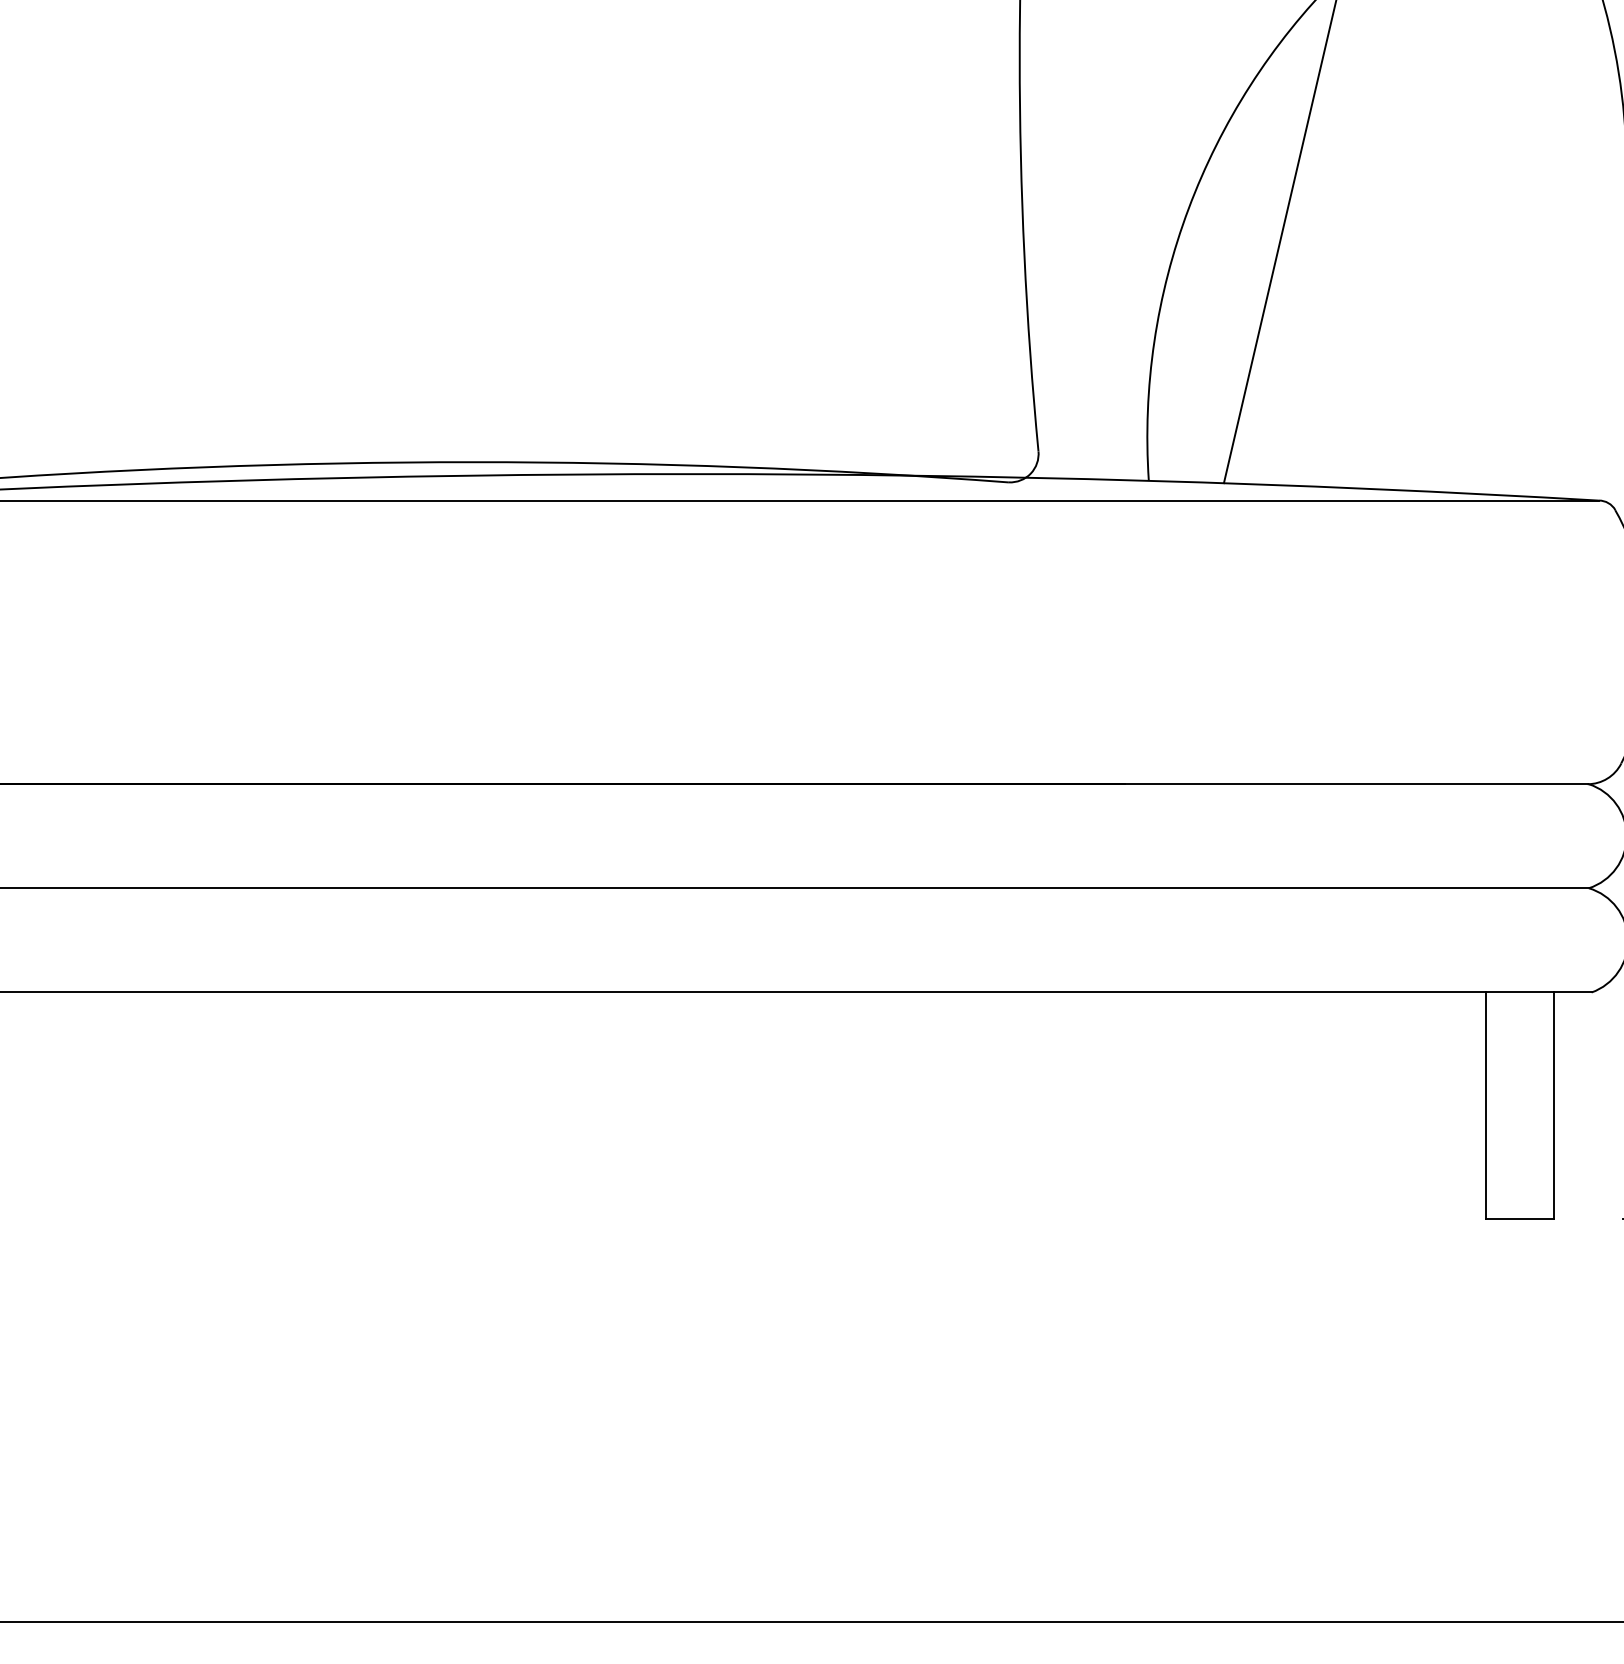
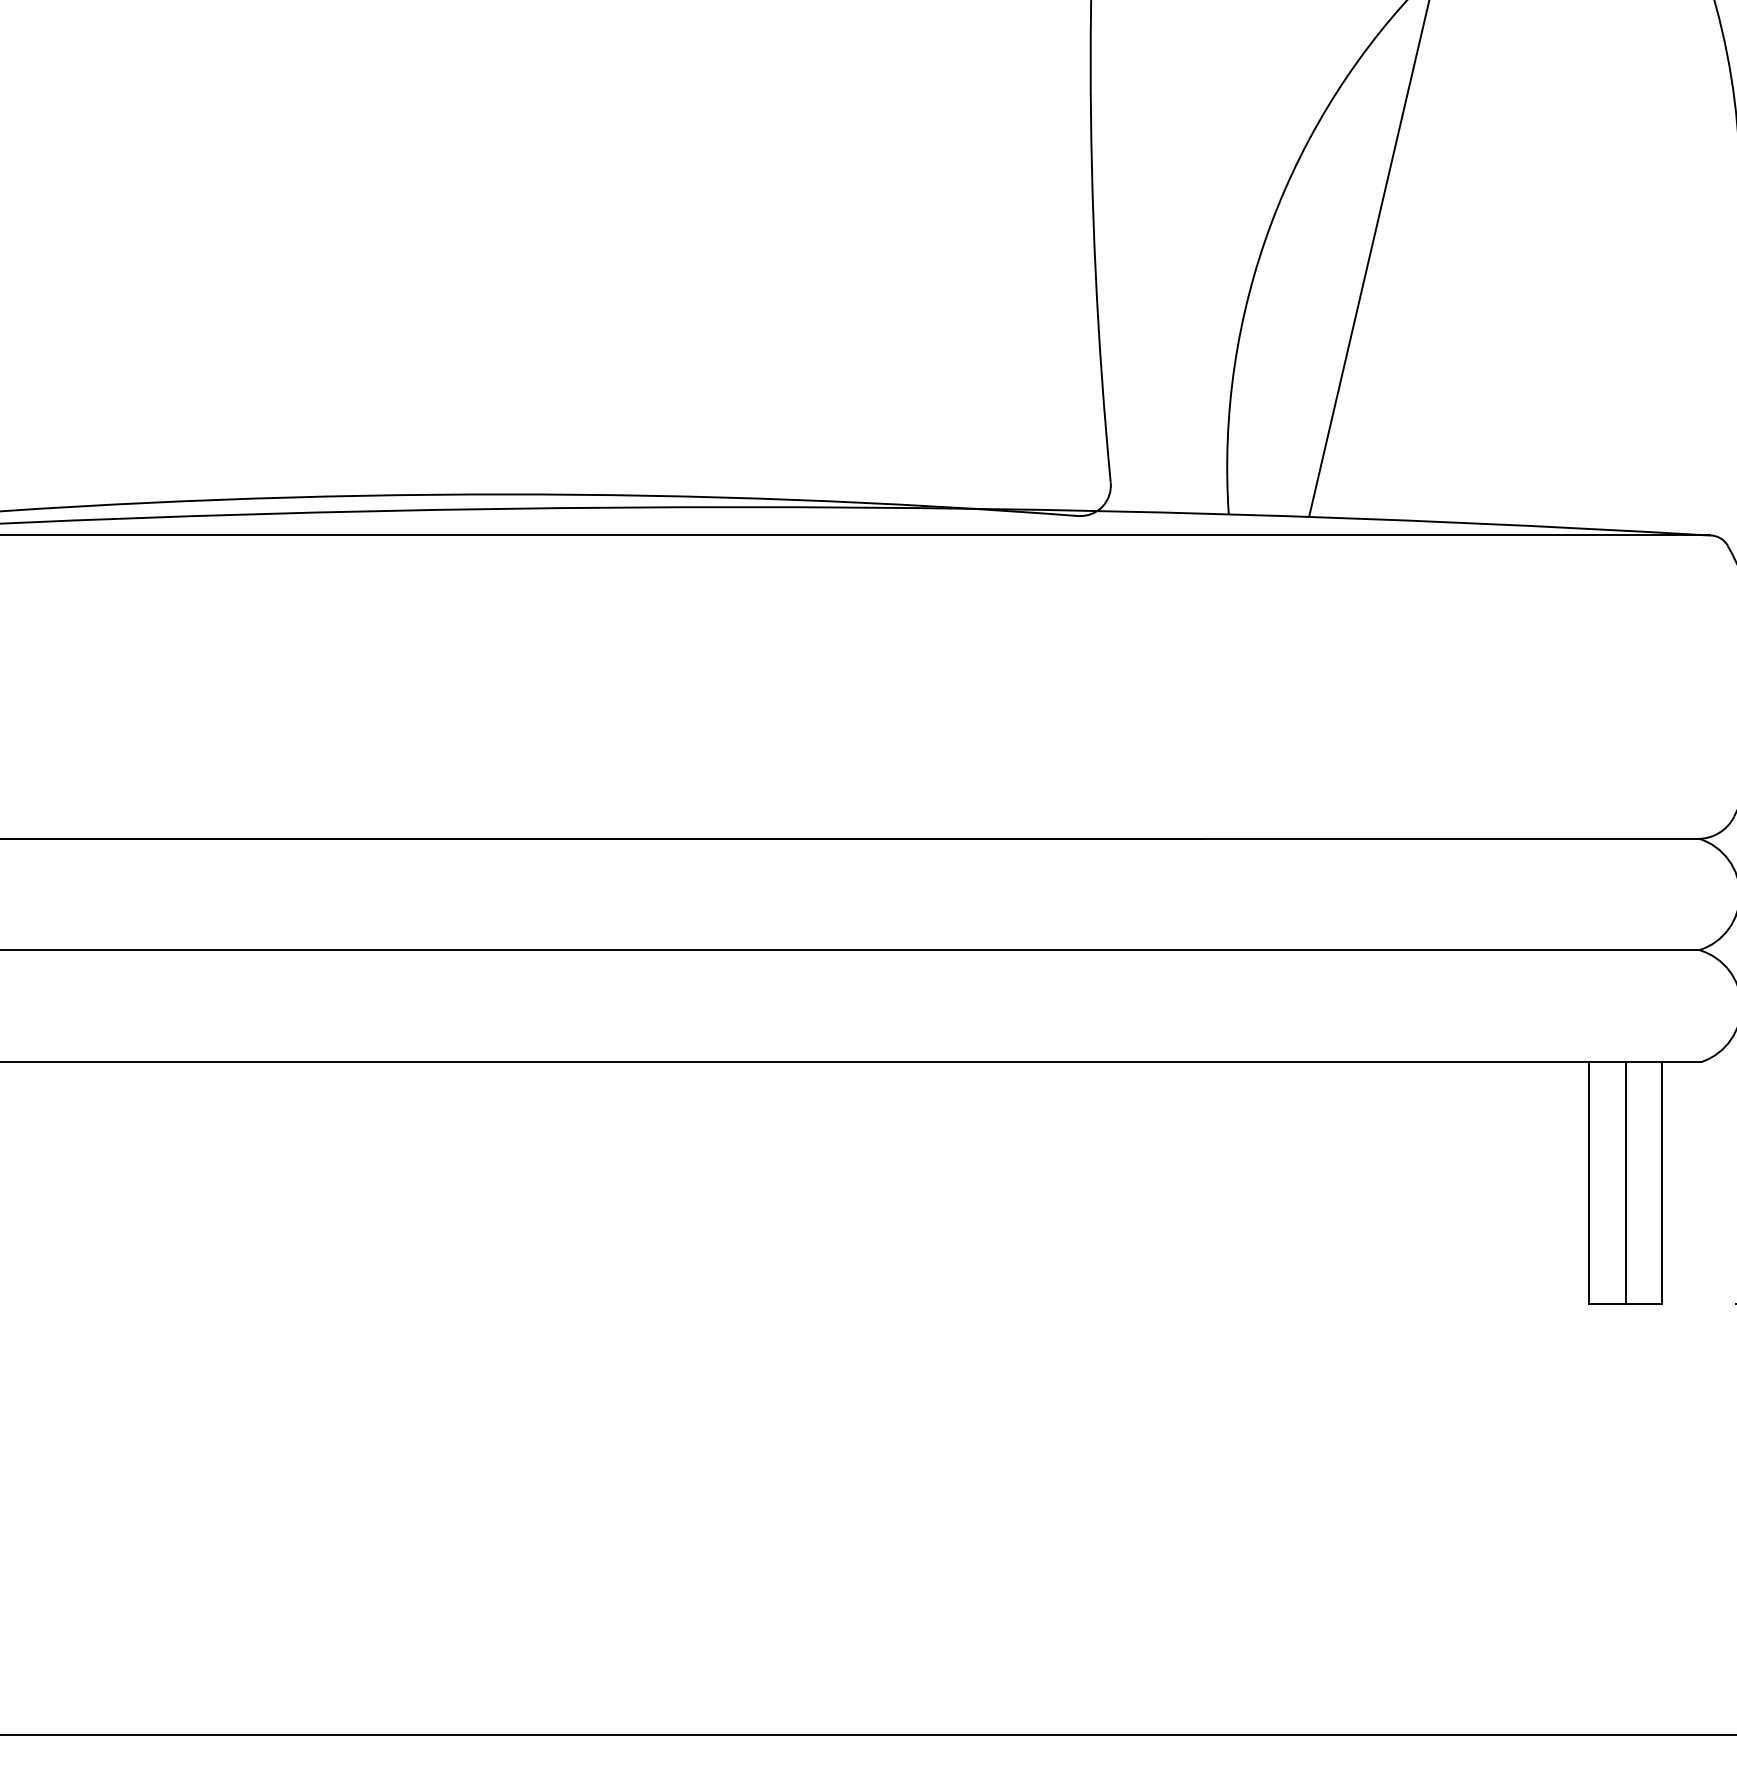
line: (1519, 1105) -> (1625, 1182), added

